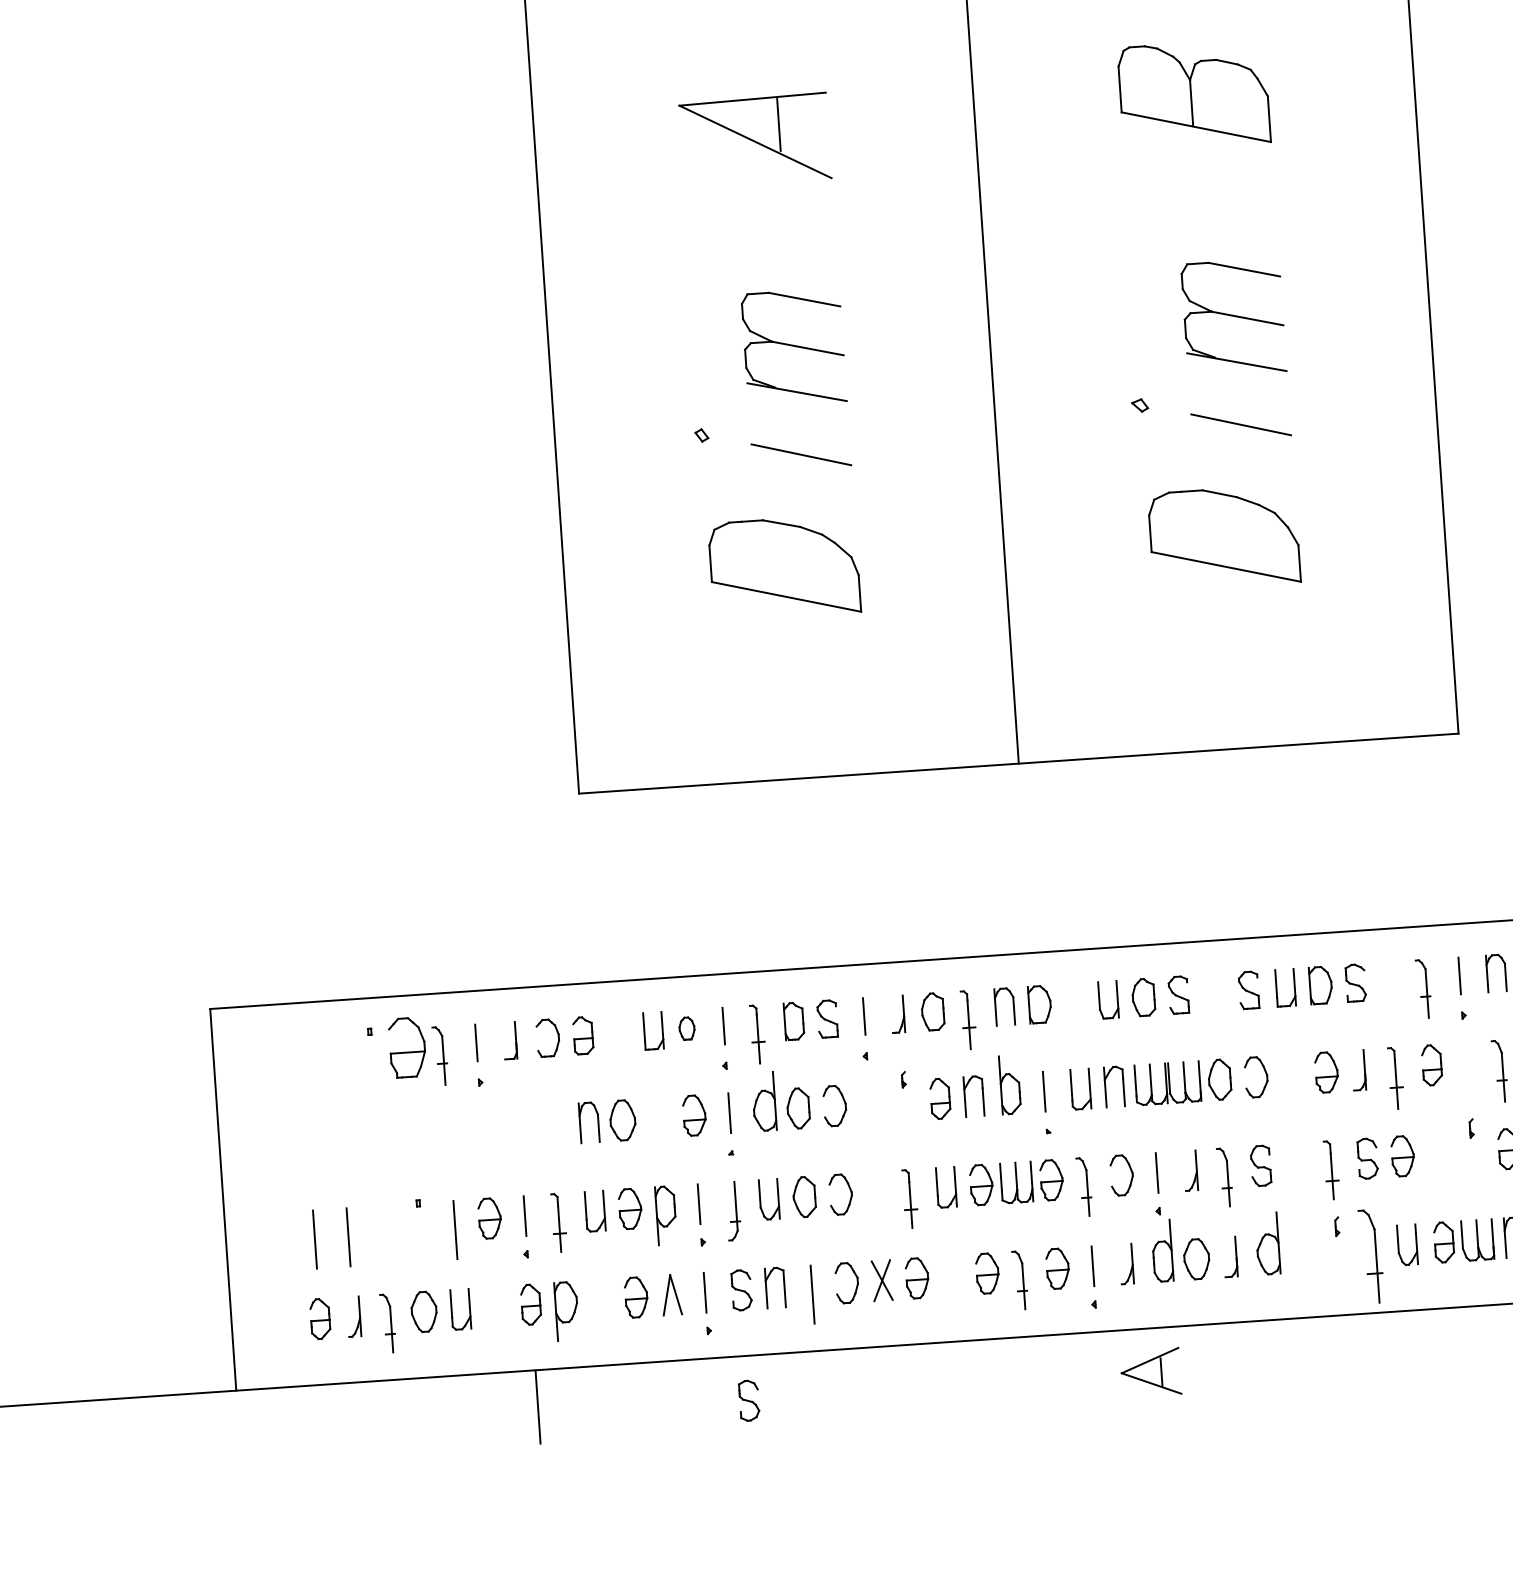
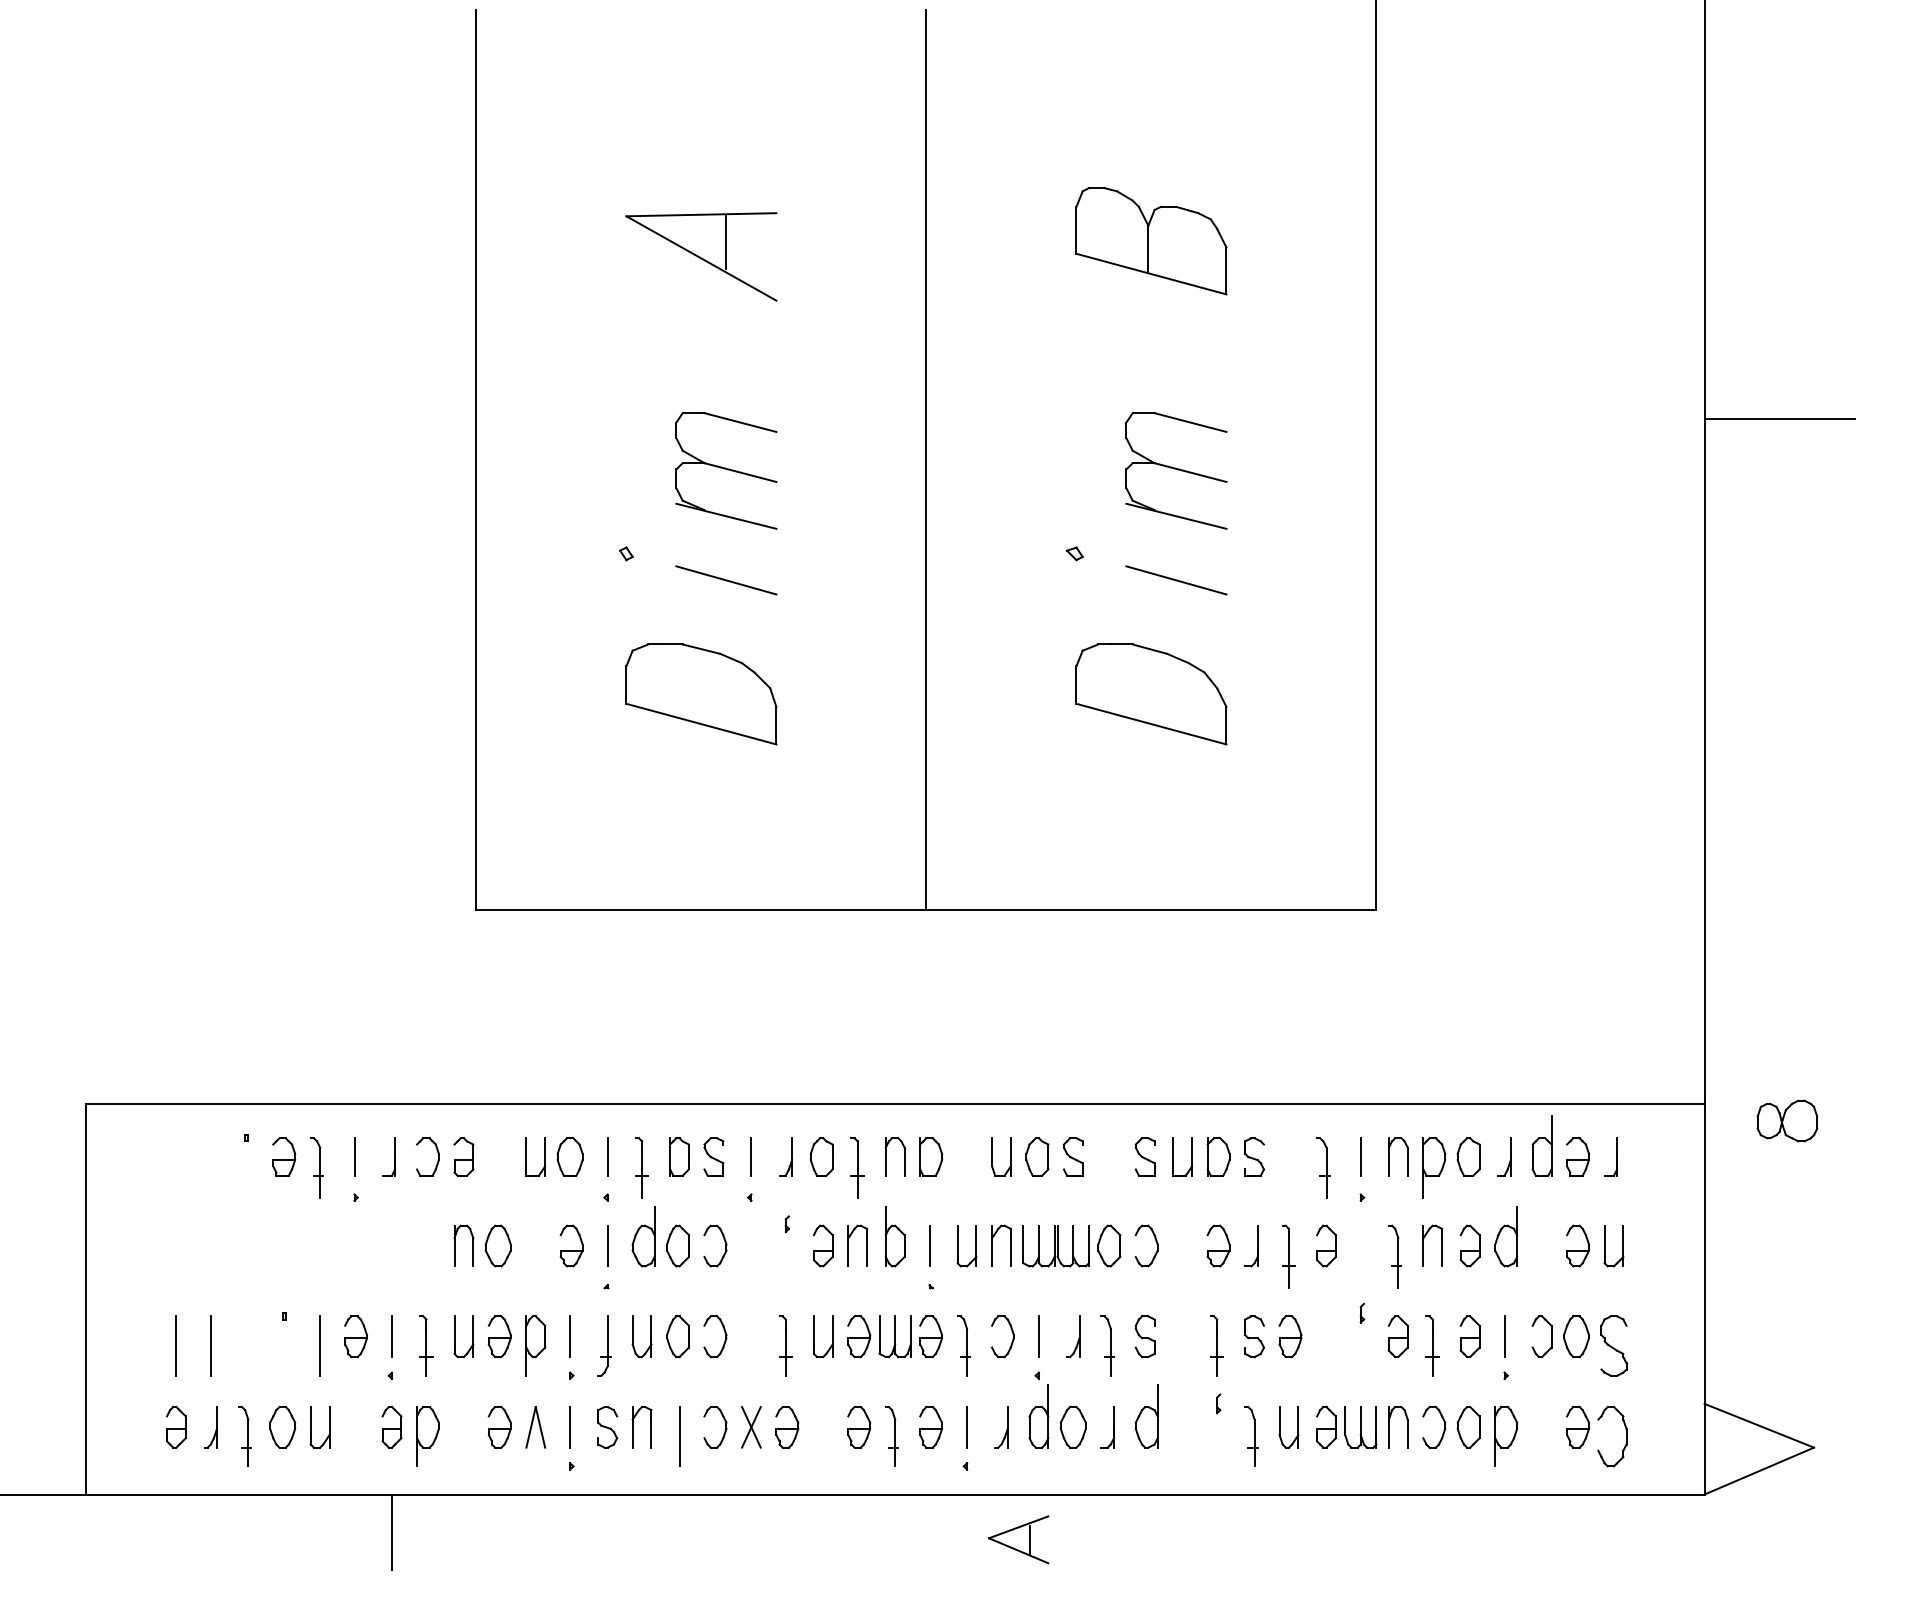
part: (686, 1028) -> (569, 1156), size x1.67
part: (407, 1047) -> (284, 1156), size x0.62
part: (1371, 1256) -> (1251, 1436), size x0.62
part: (749, 1400) -> (607, 1540), removed

